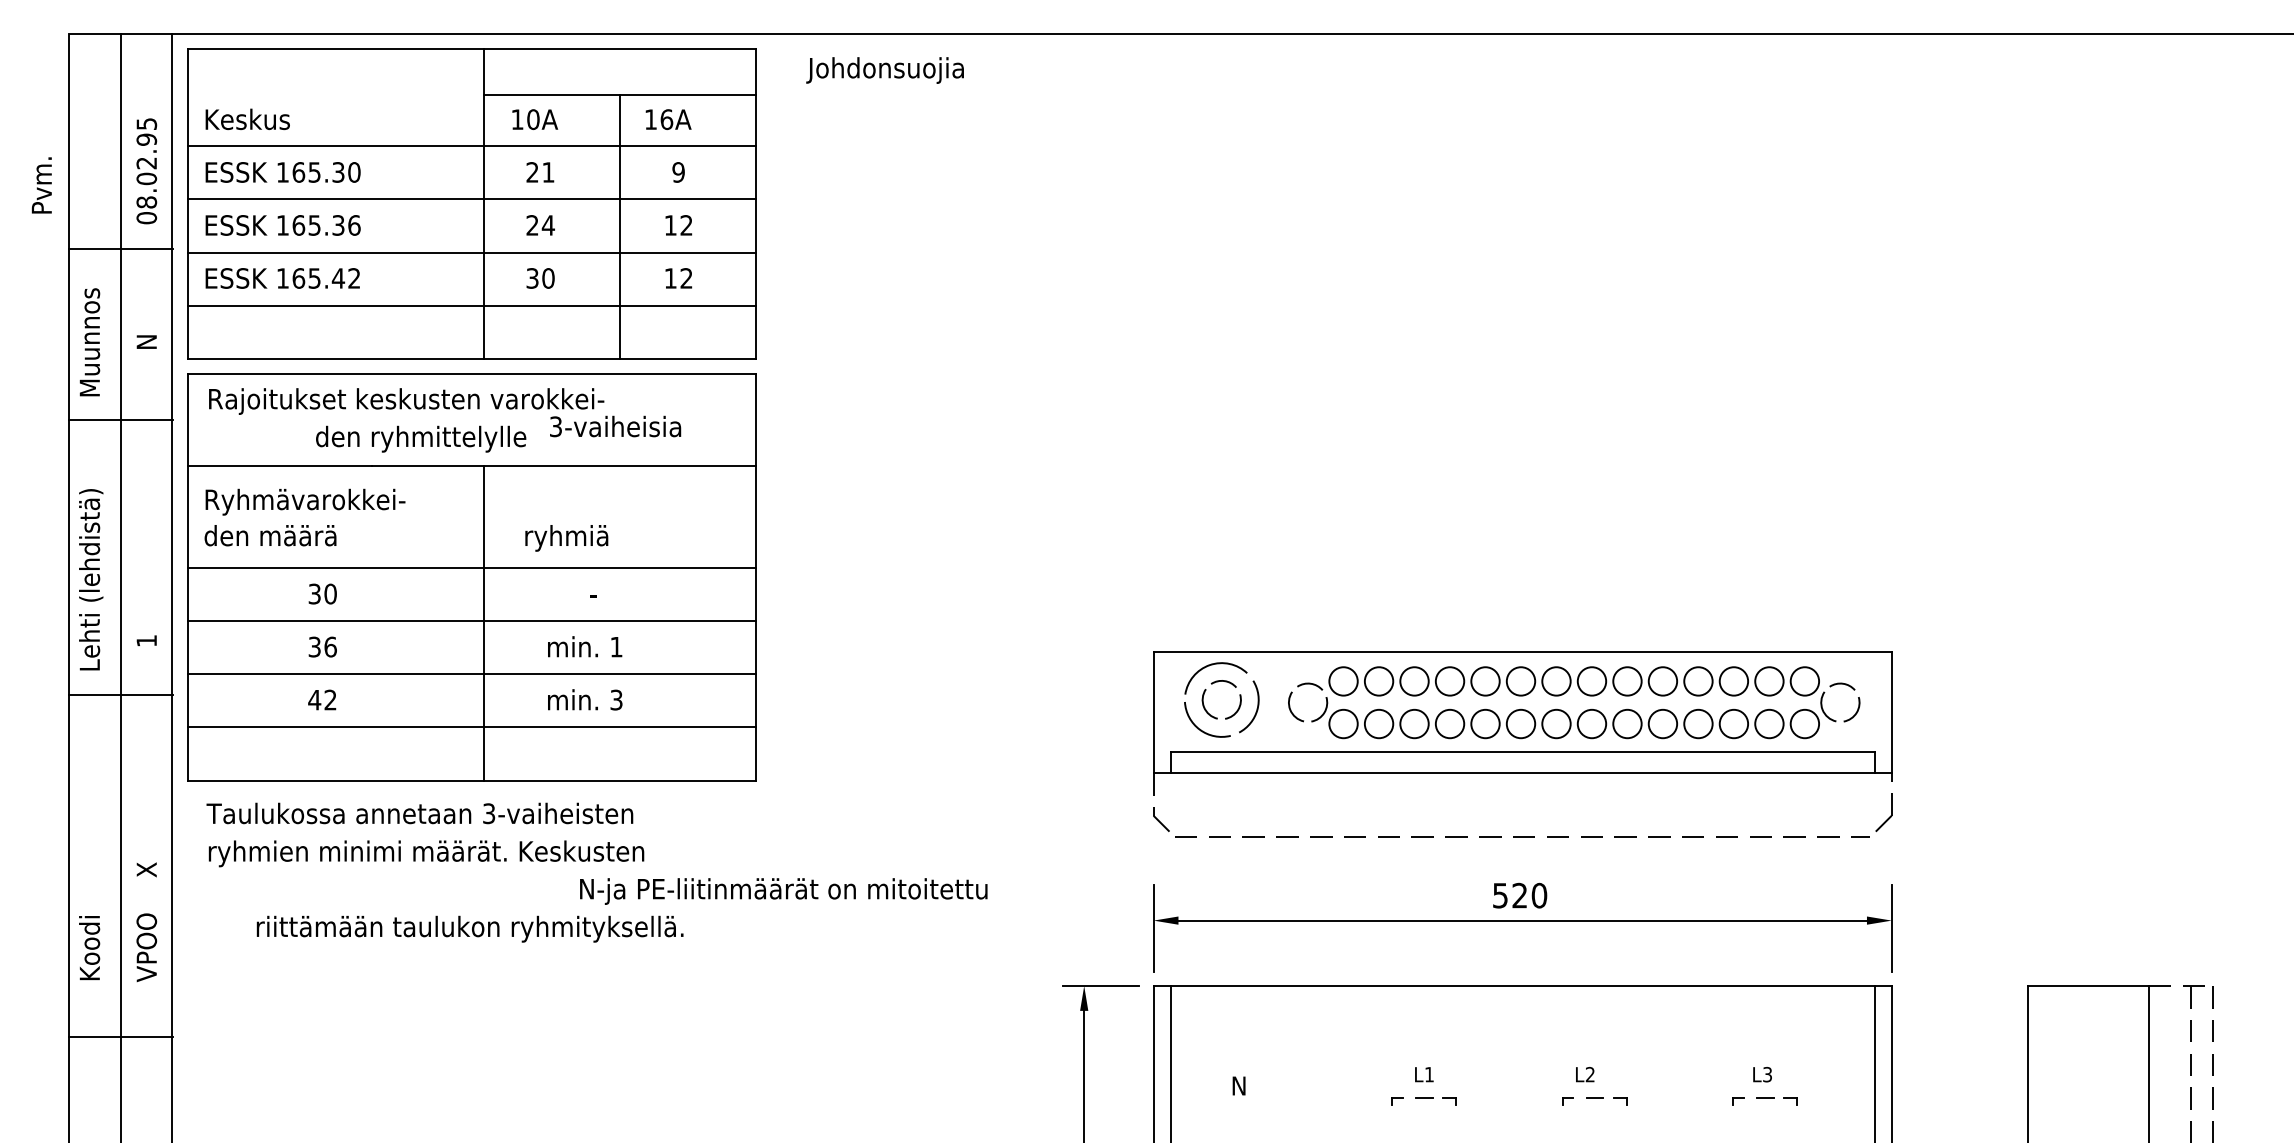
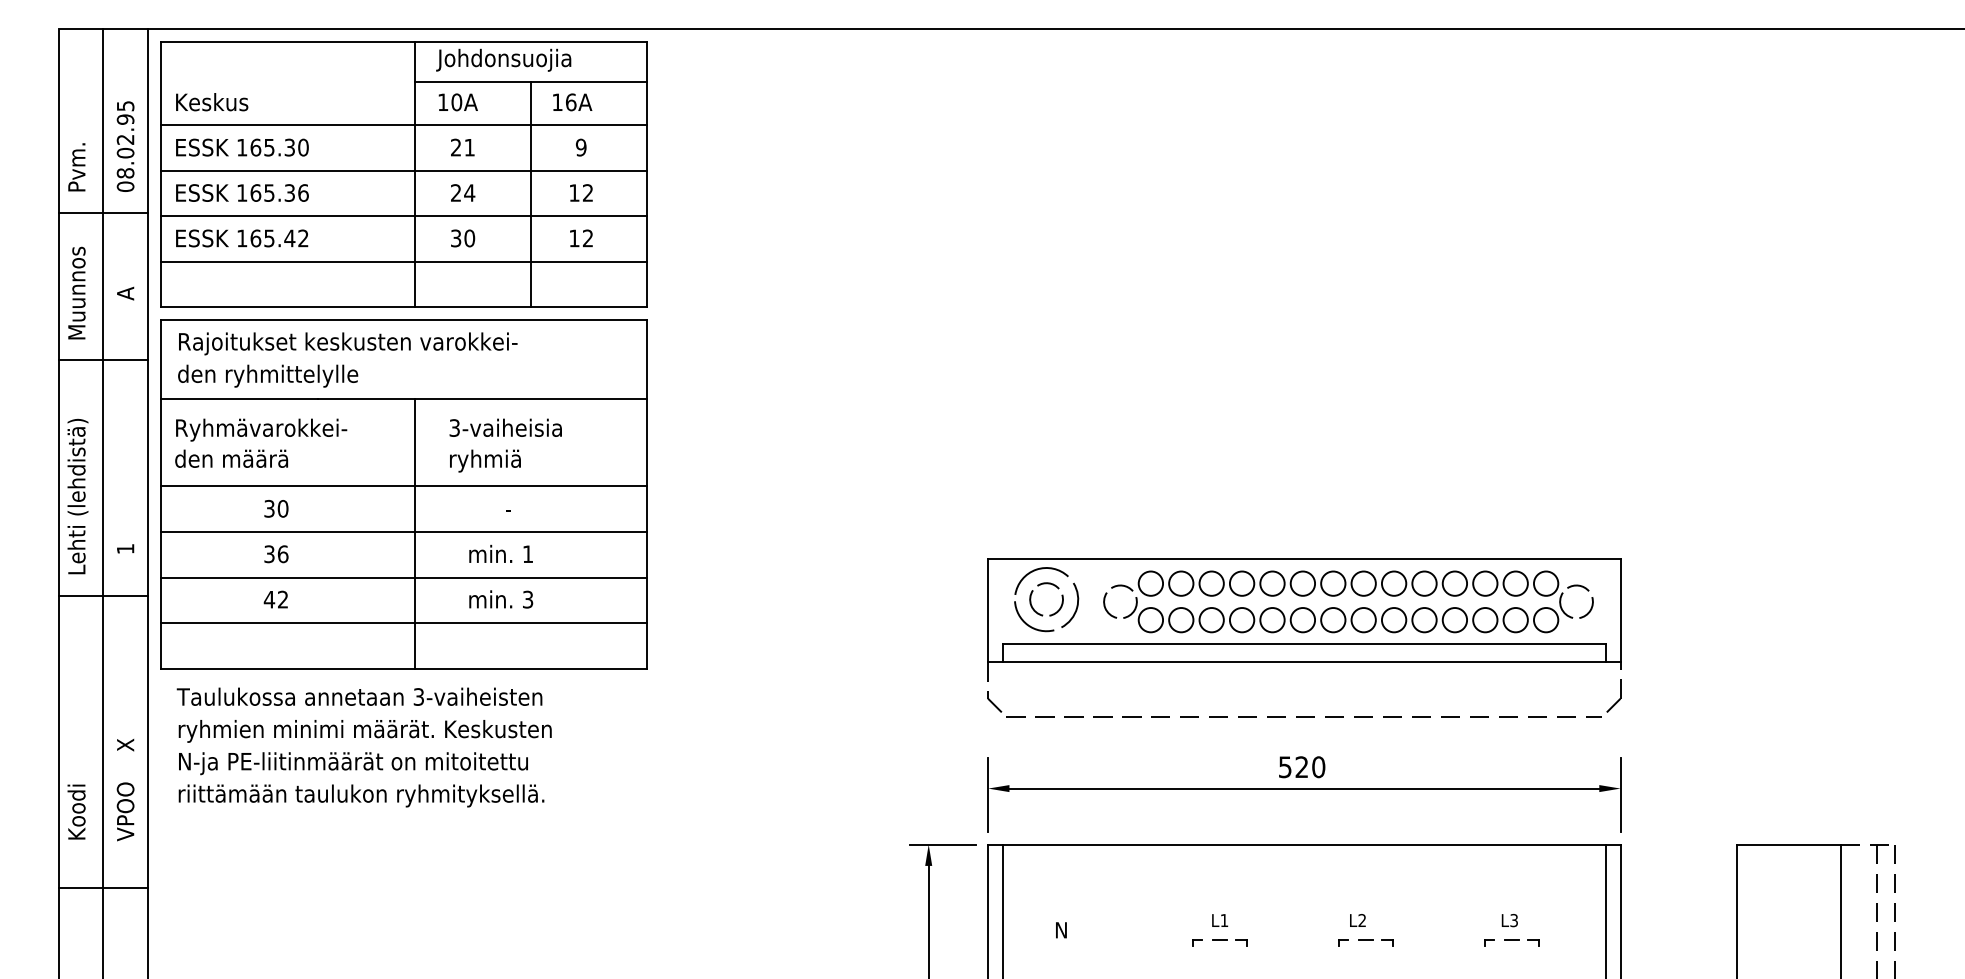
text: (884, 70) -> (503, 60), moved
text: (41, 185) -> (76, 167), moved
text: (146, 342) -> (125, 293), N -> A
text: (615, 426) -> (505, 427), moved
text: (421, 438) -> (268, 375), moved
text: (783, 891) -> (353, 763), moved
text: (469, 928) -> (360, 795), moved

